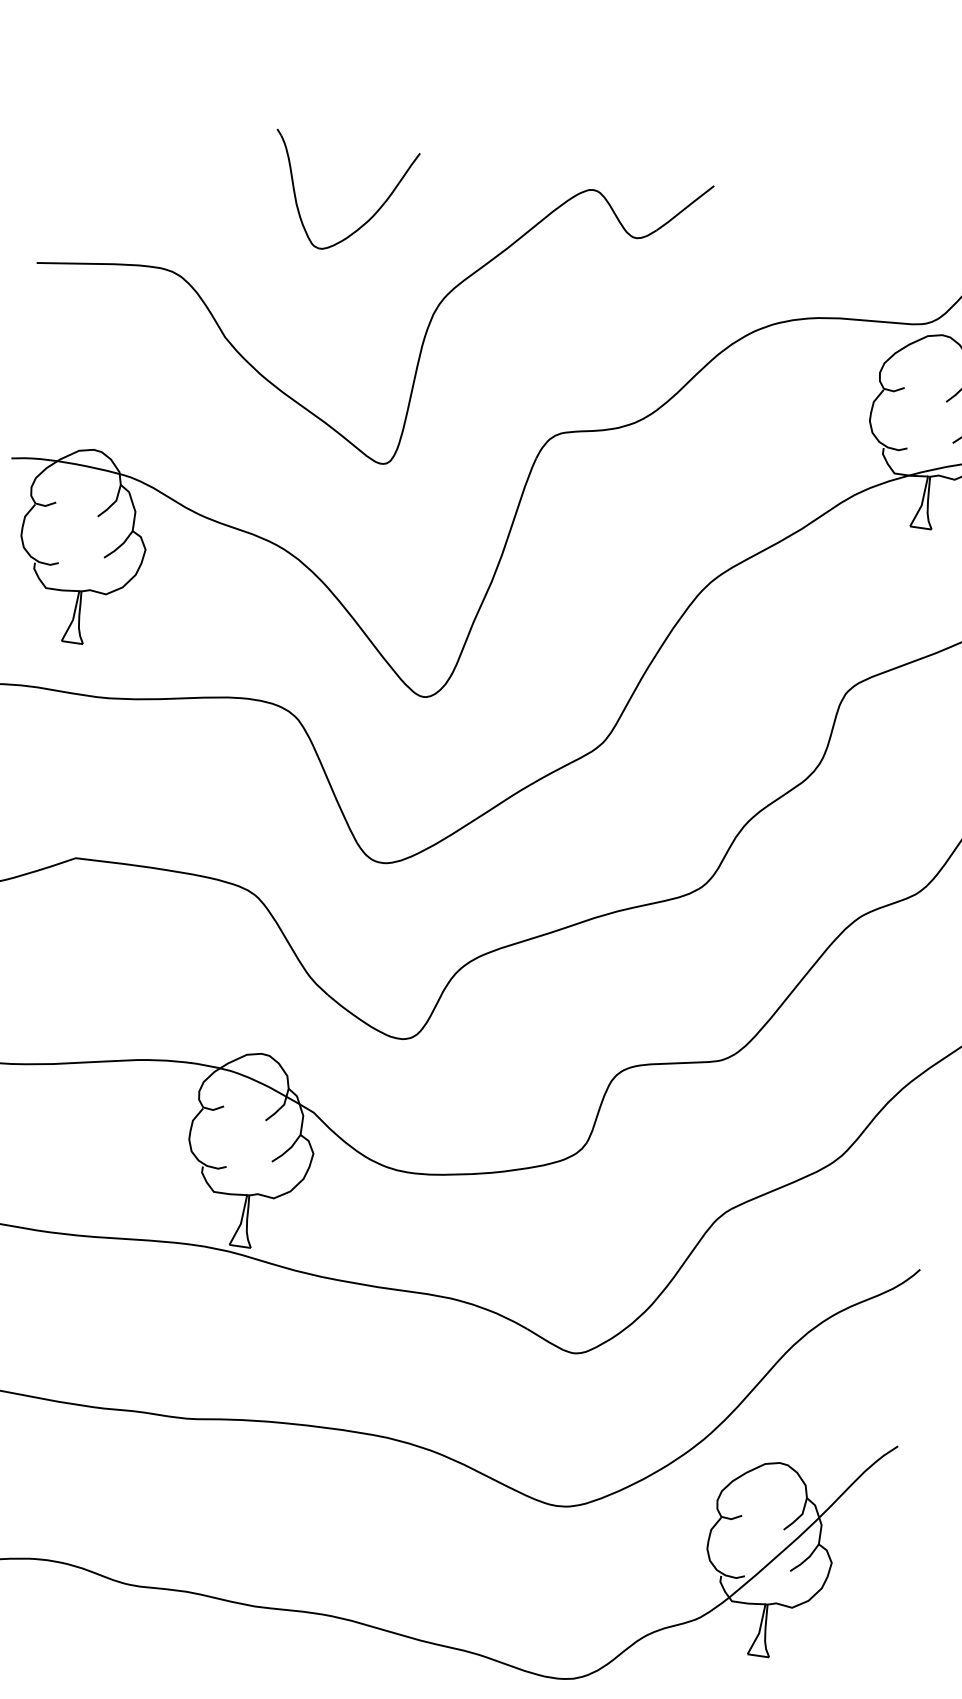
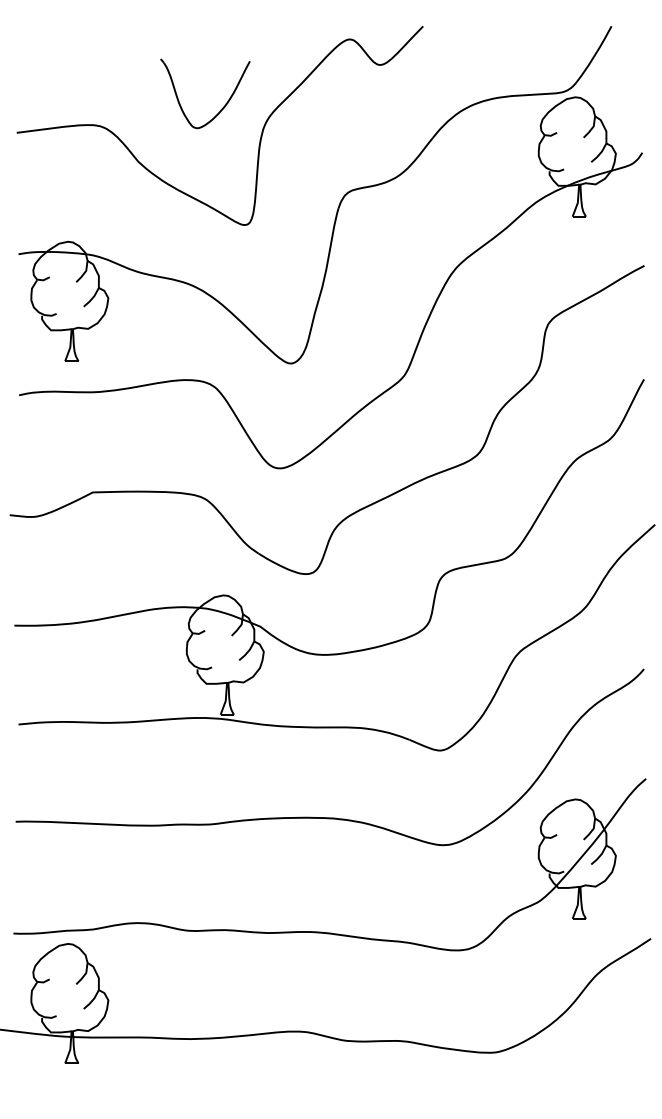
part: (363, 222) -> (221, 108), moved

